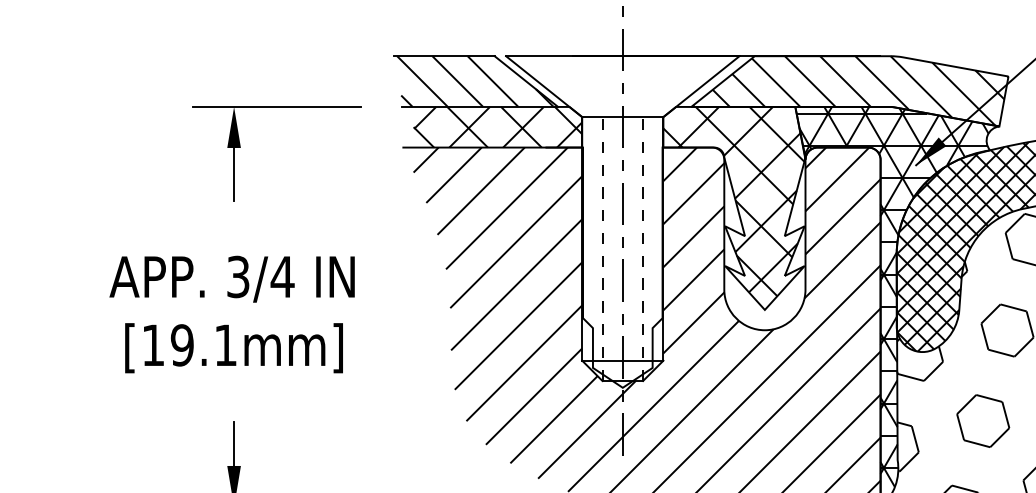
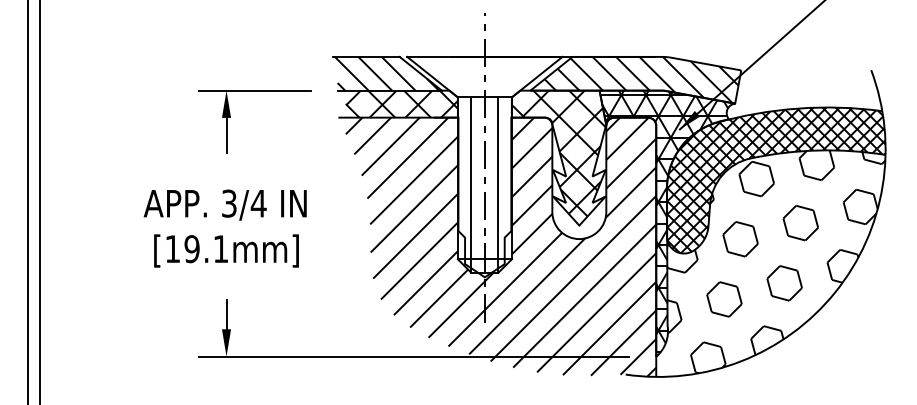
line: (602, 249) -> (471, 185), dashed -> solid
line: (643, 249) -> (498, 185), dashed -> solid

